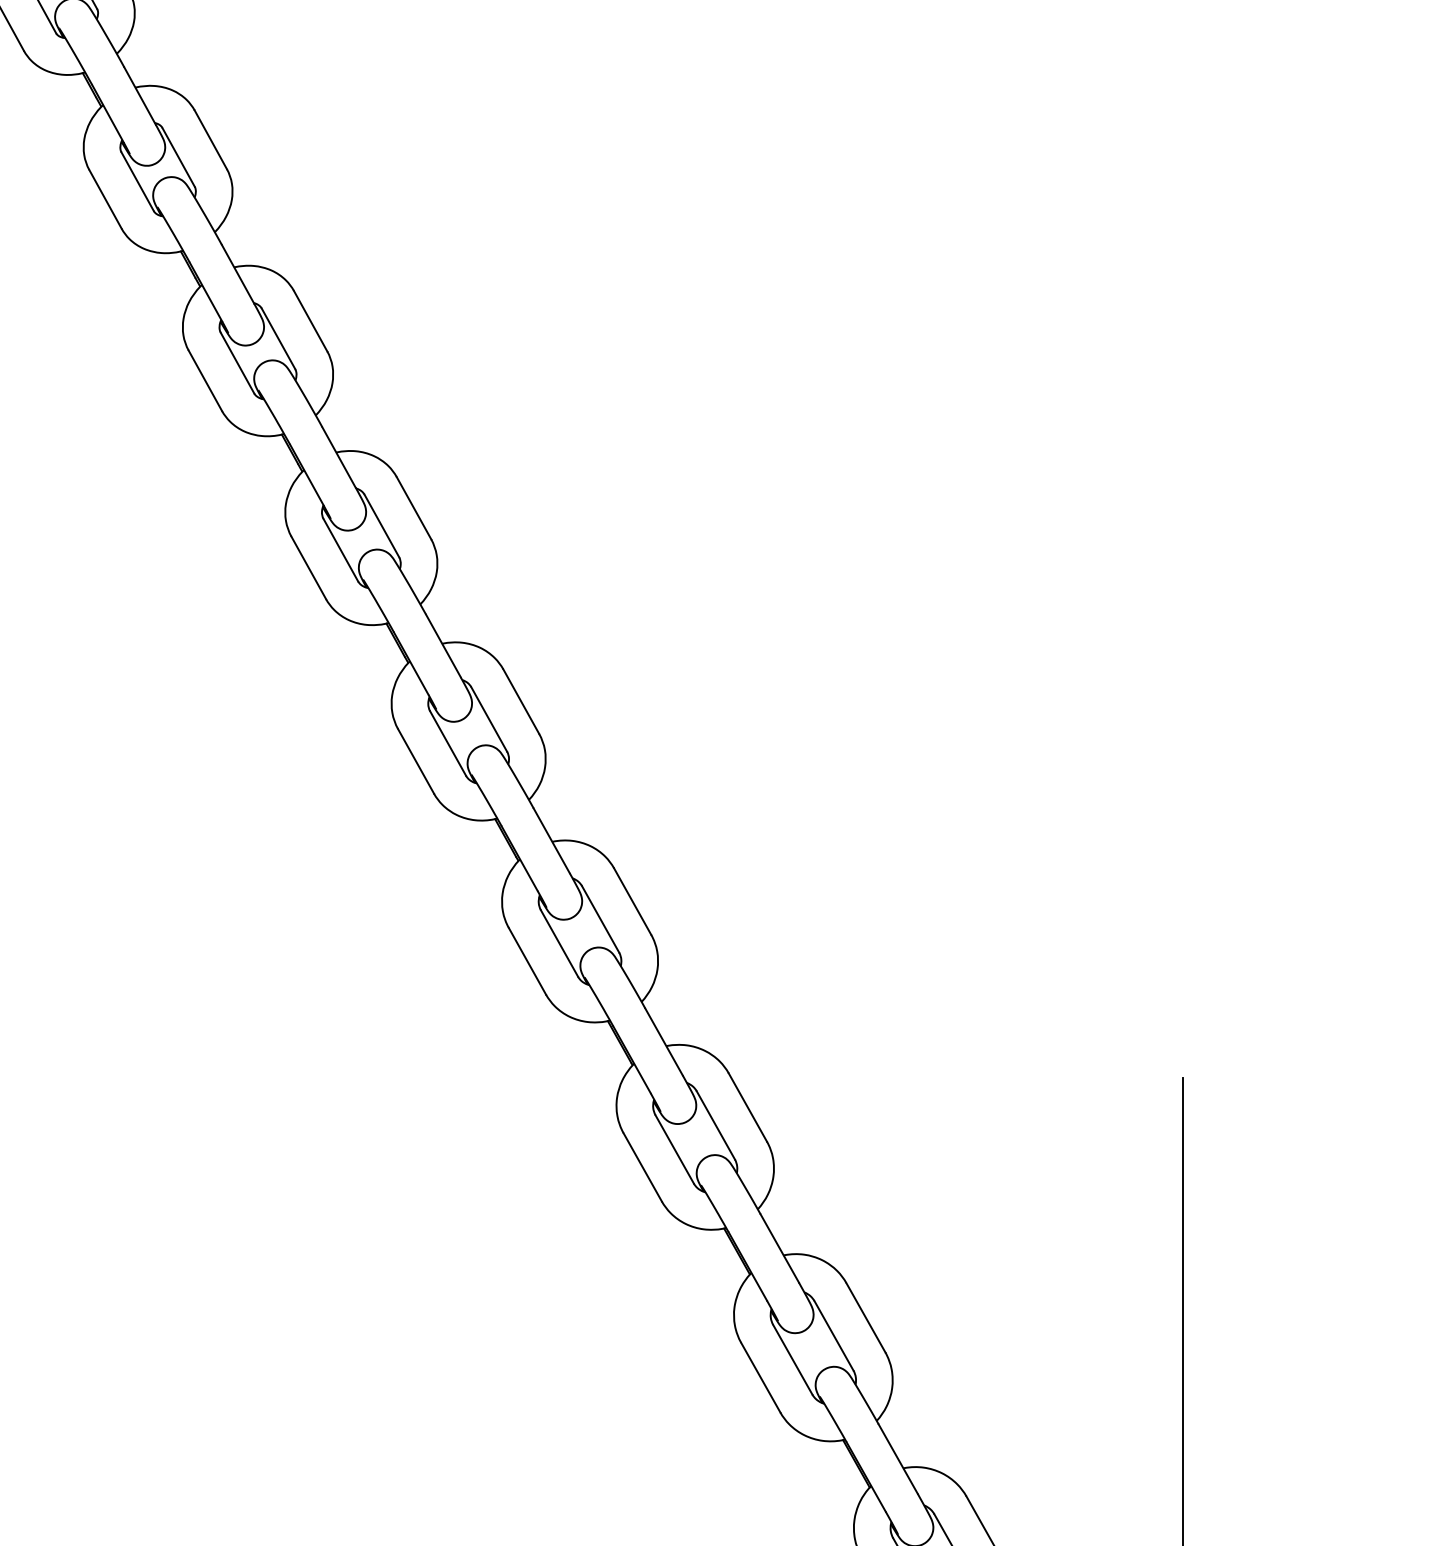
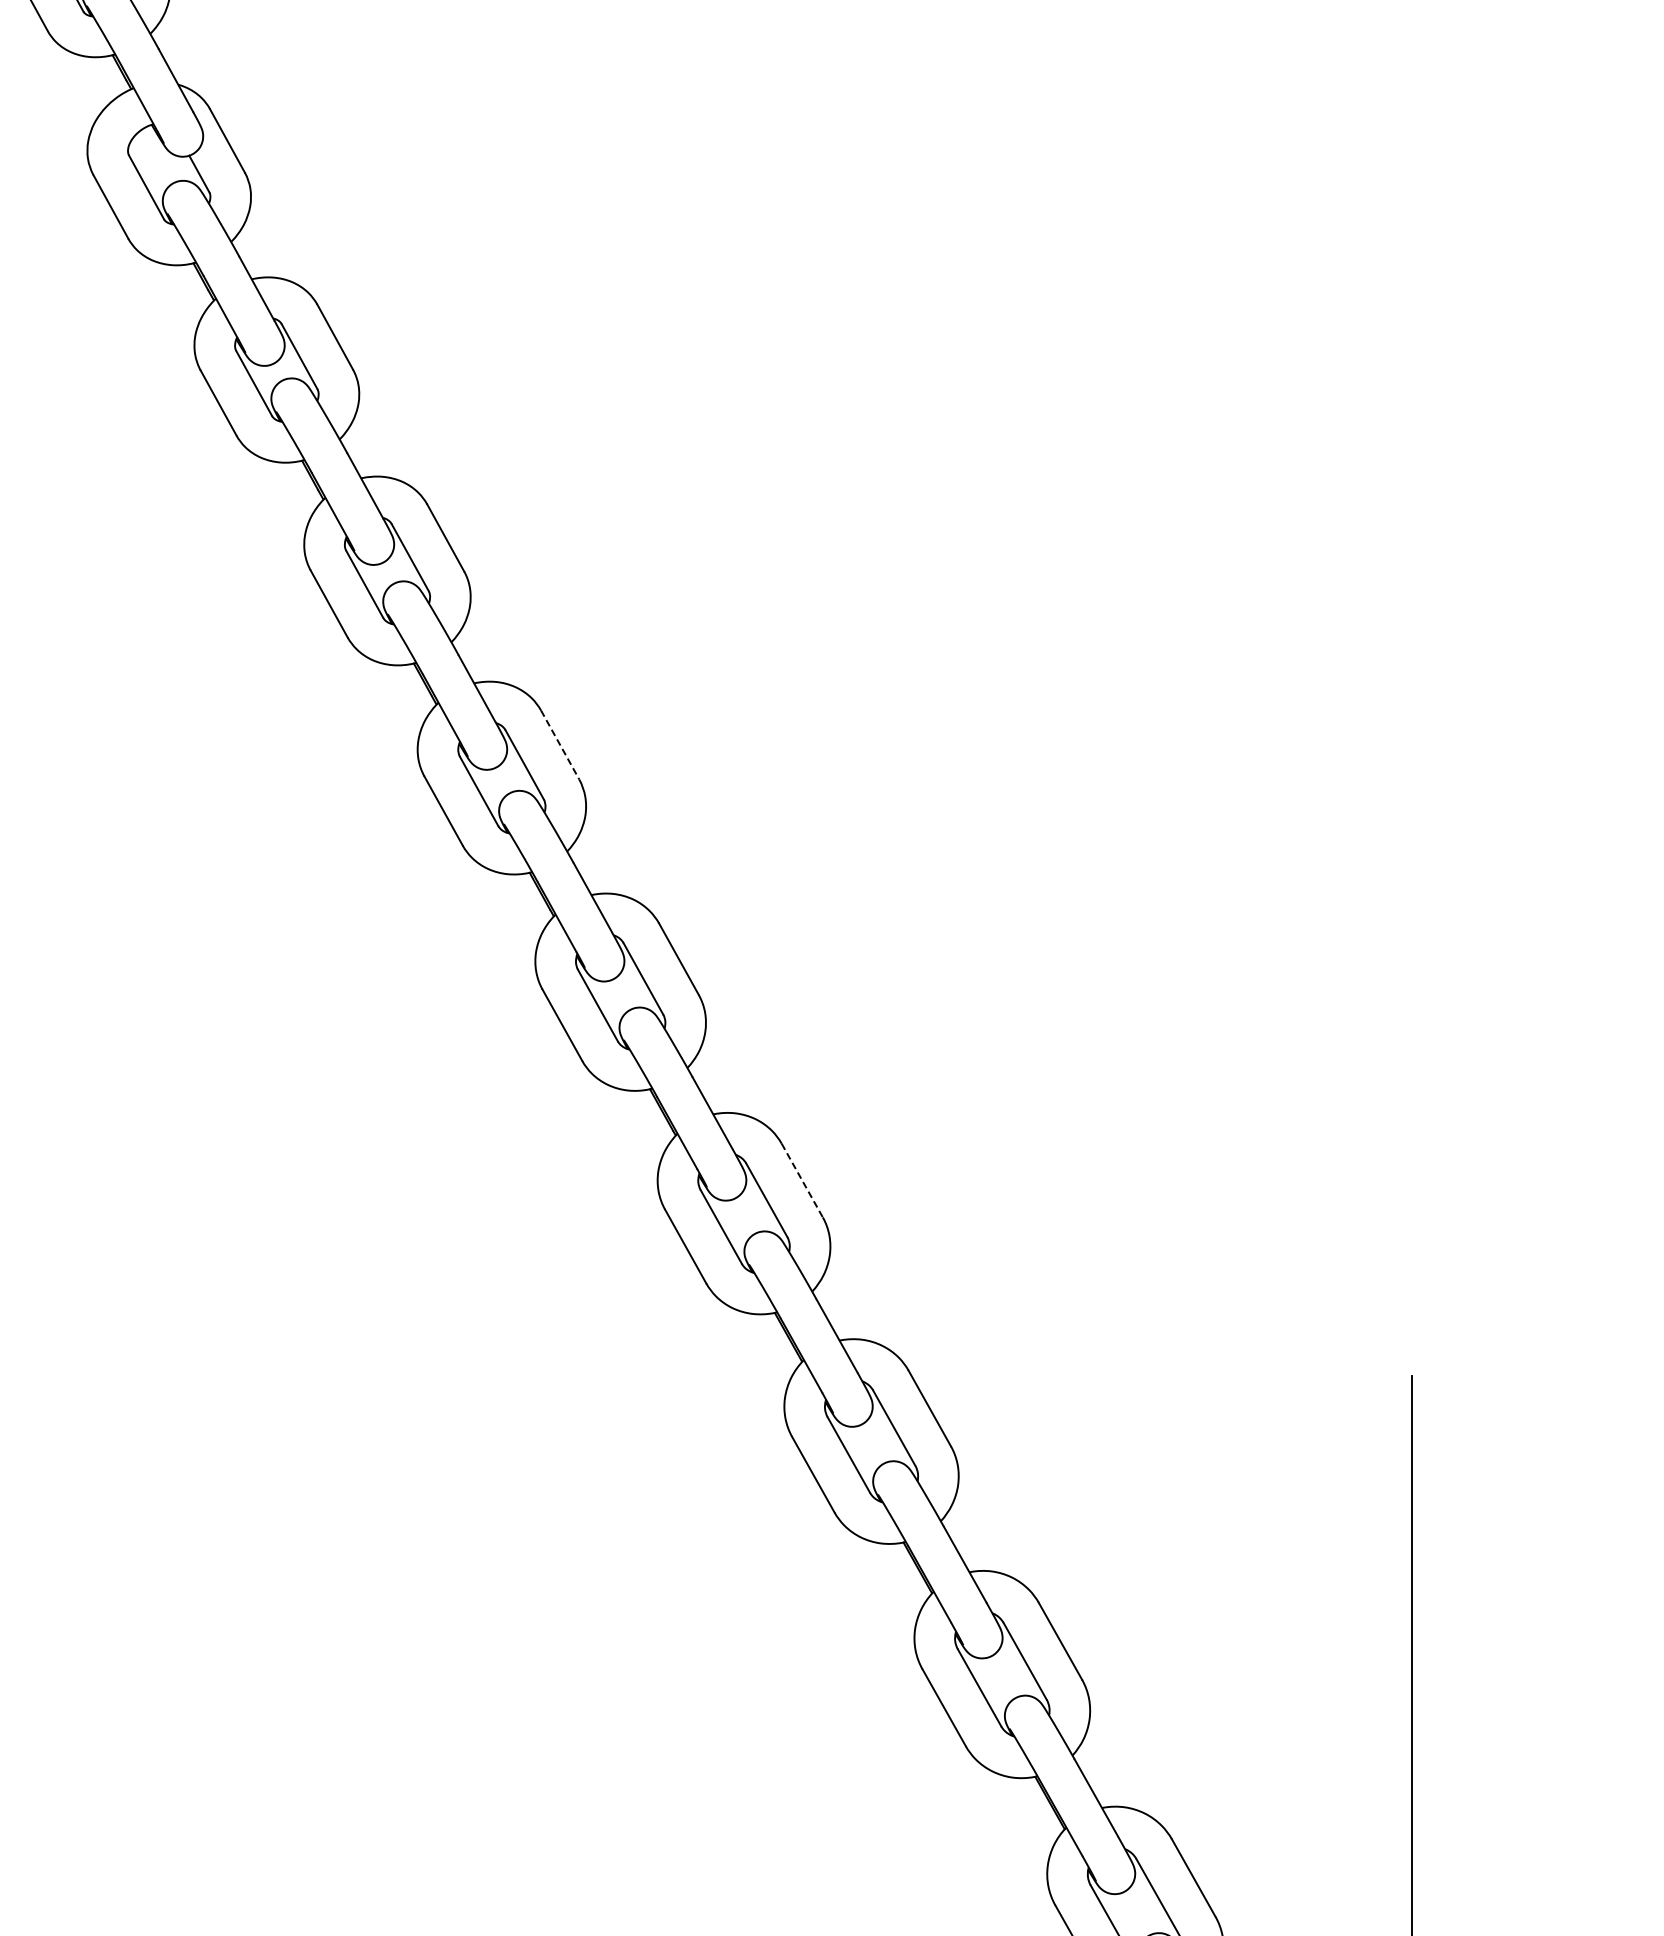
line: (414, 508) -> (560, 745), solid -> dashed
line: (632, 901) -> (802, 1180), solid -> dashed

